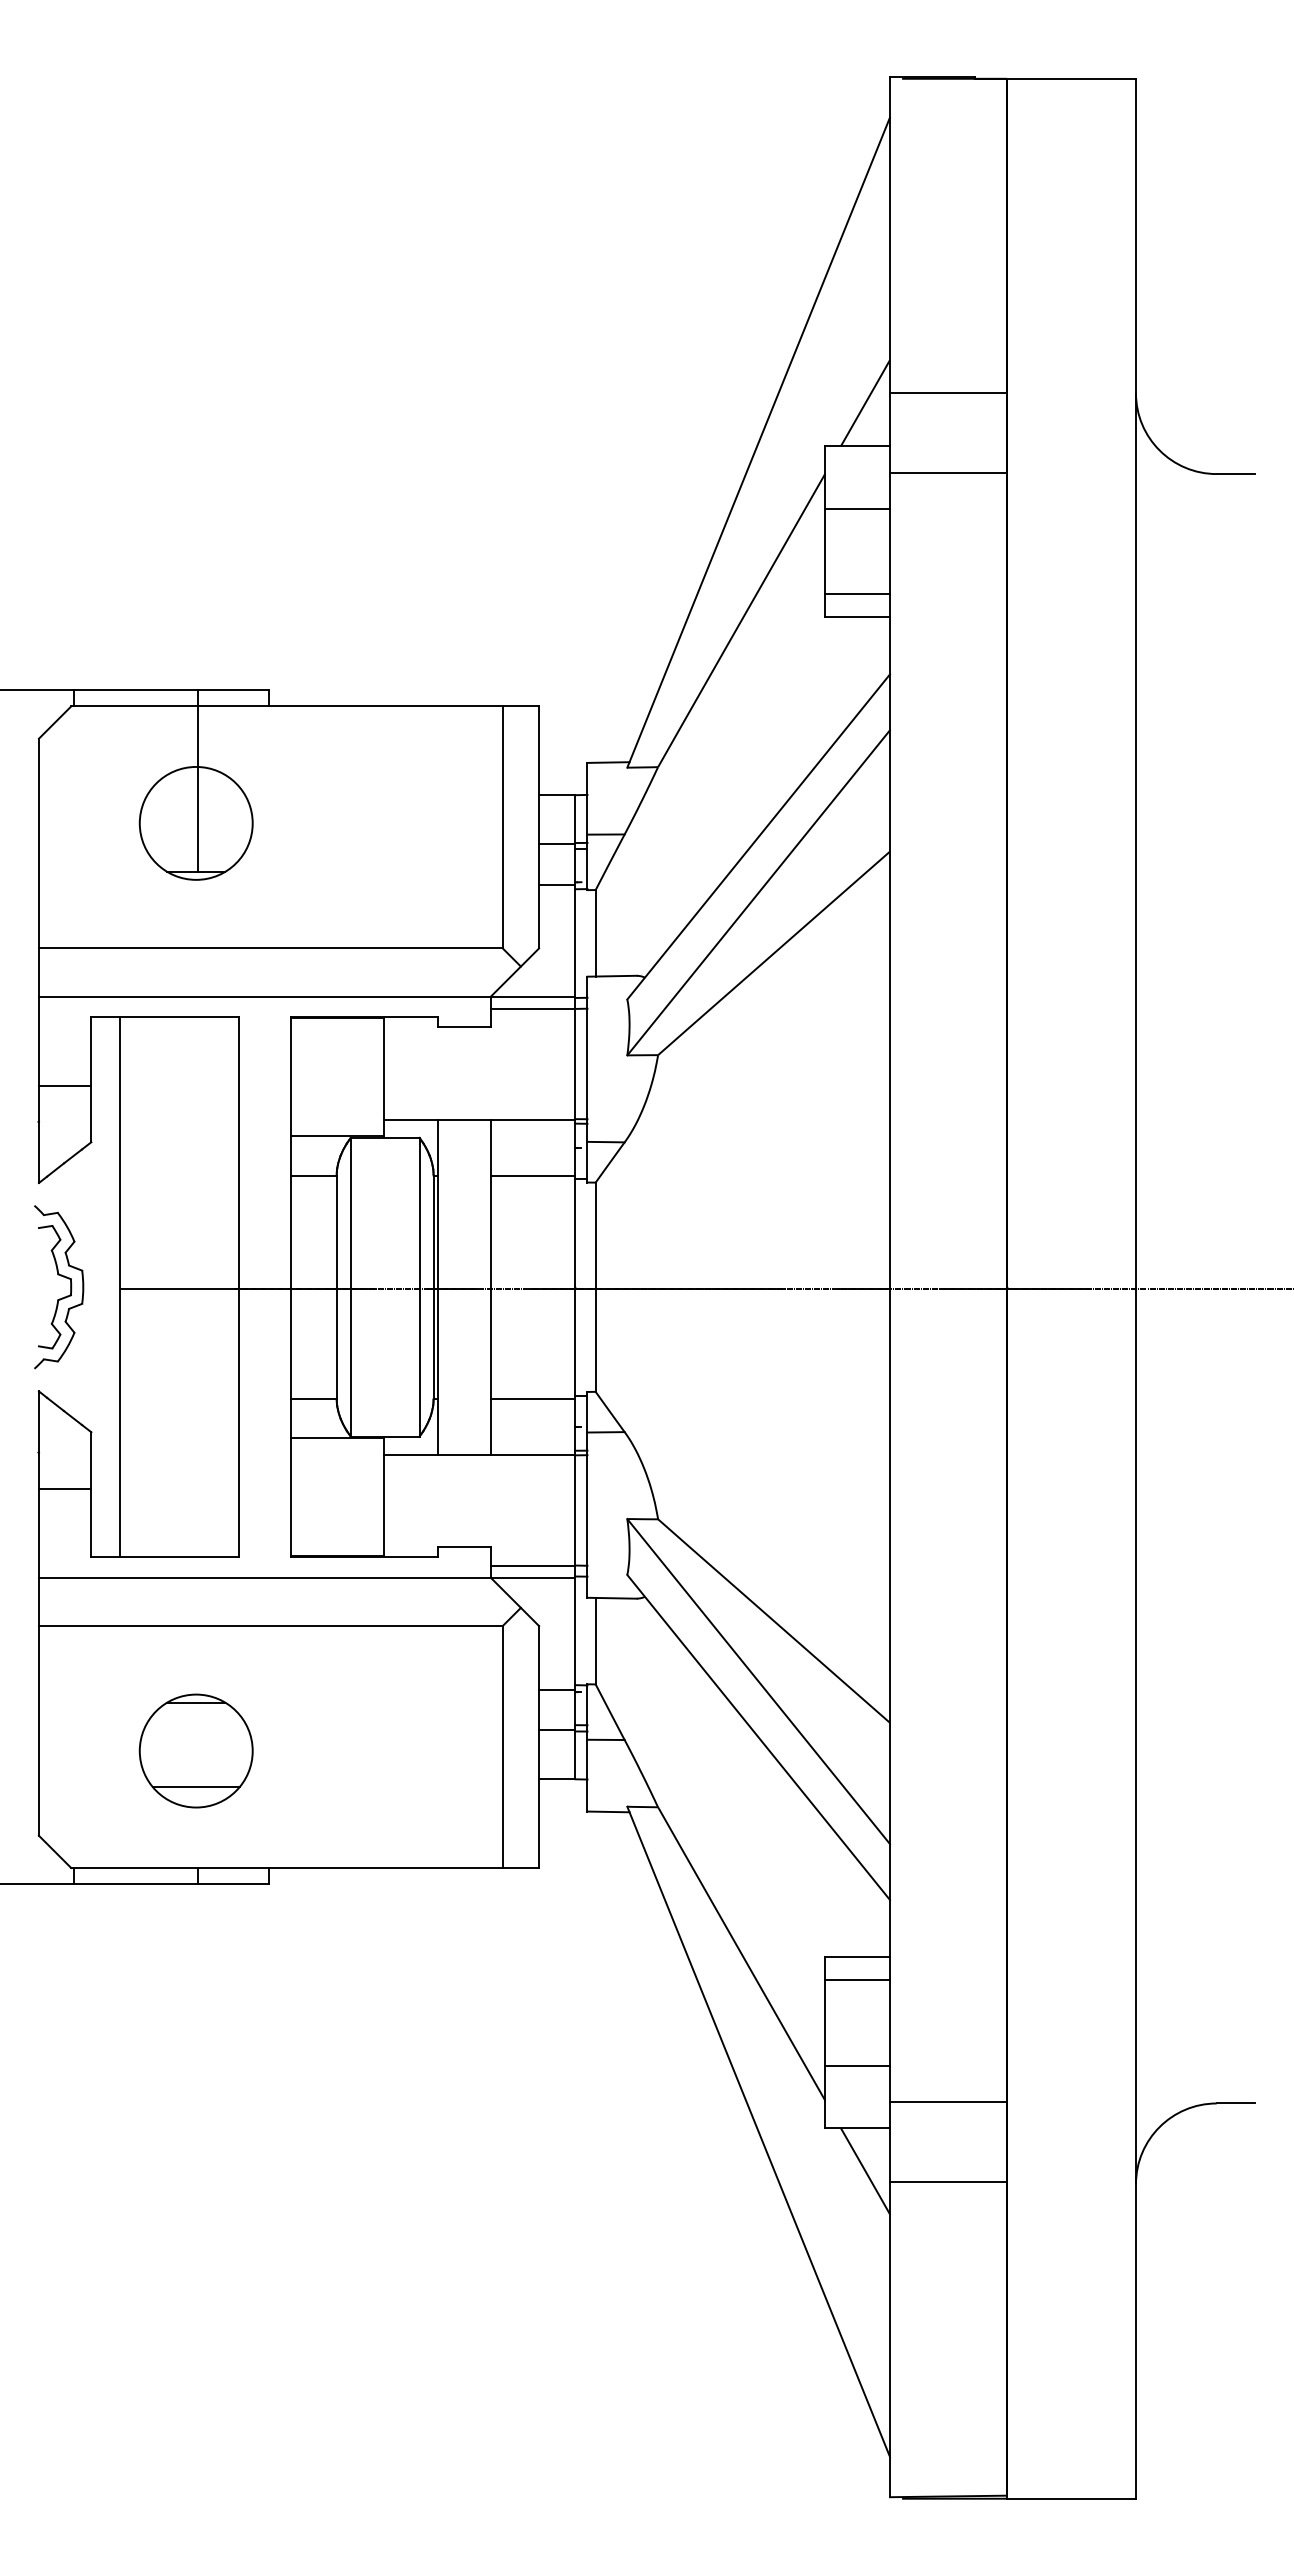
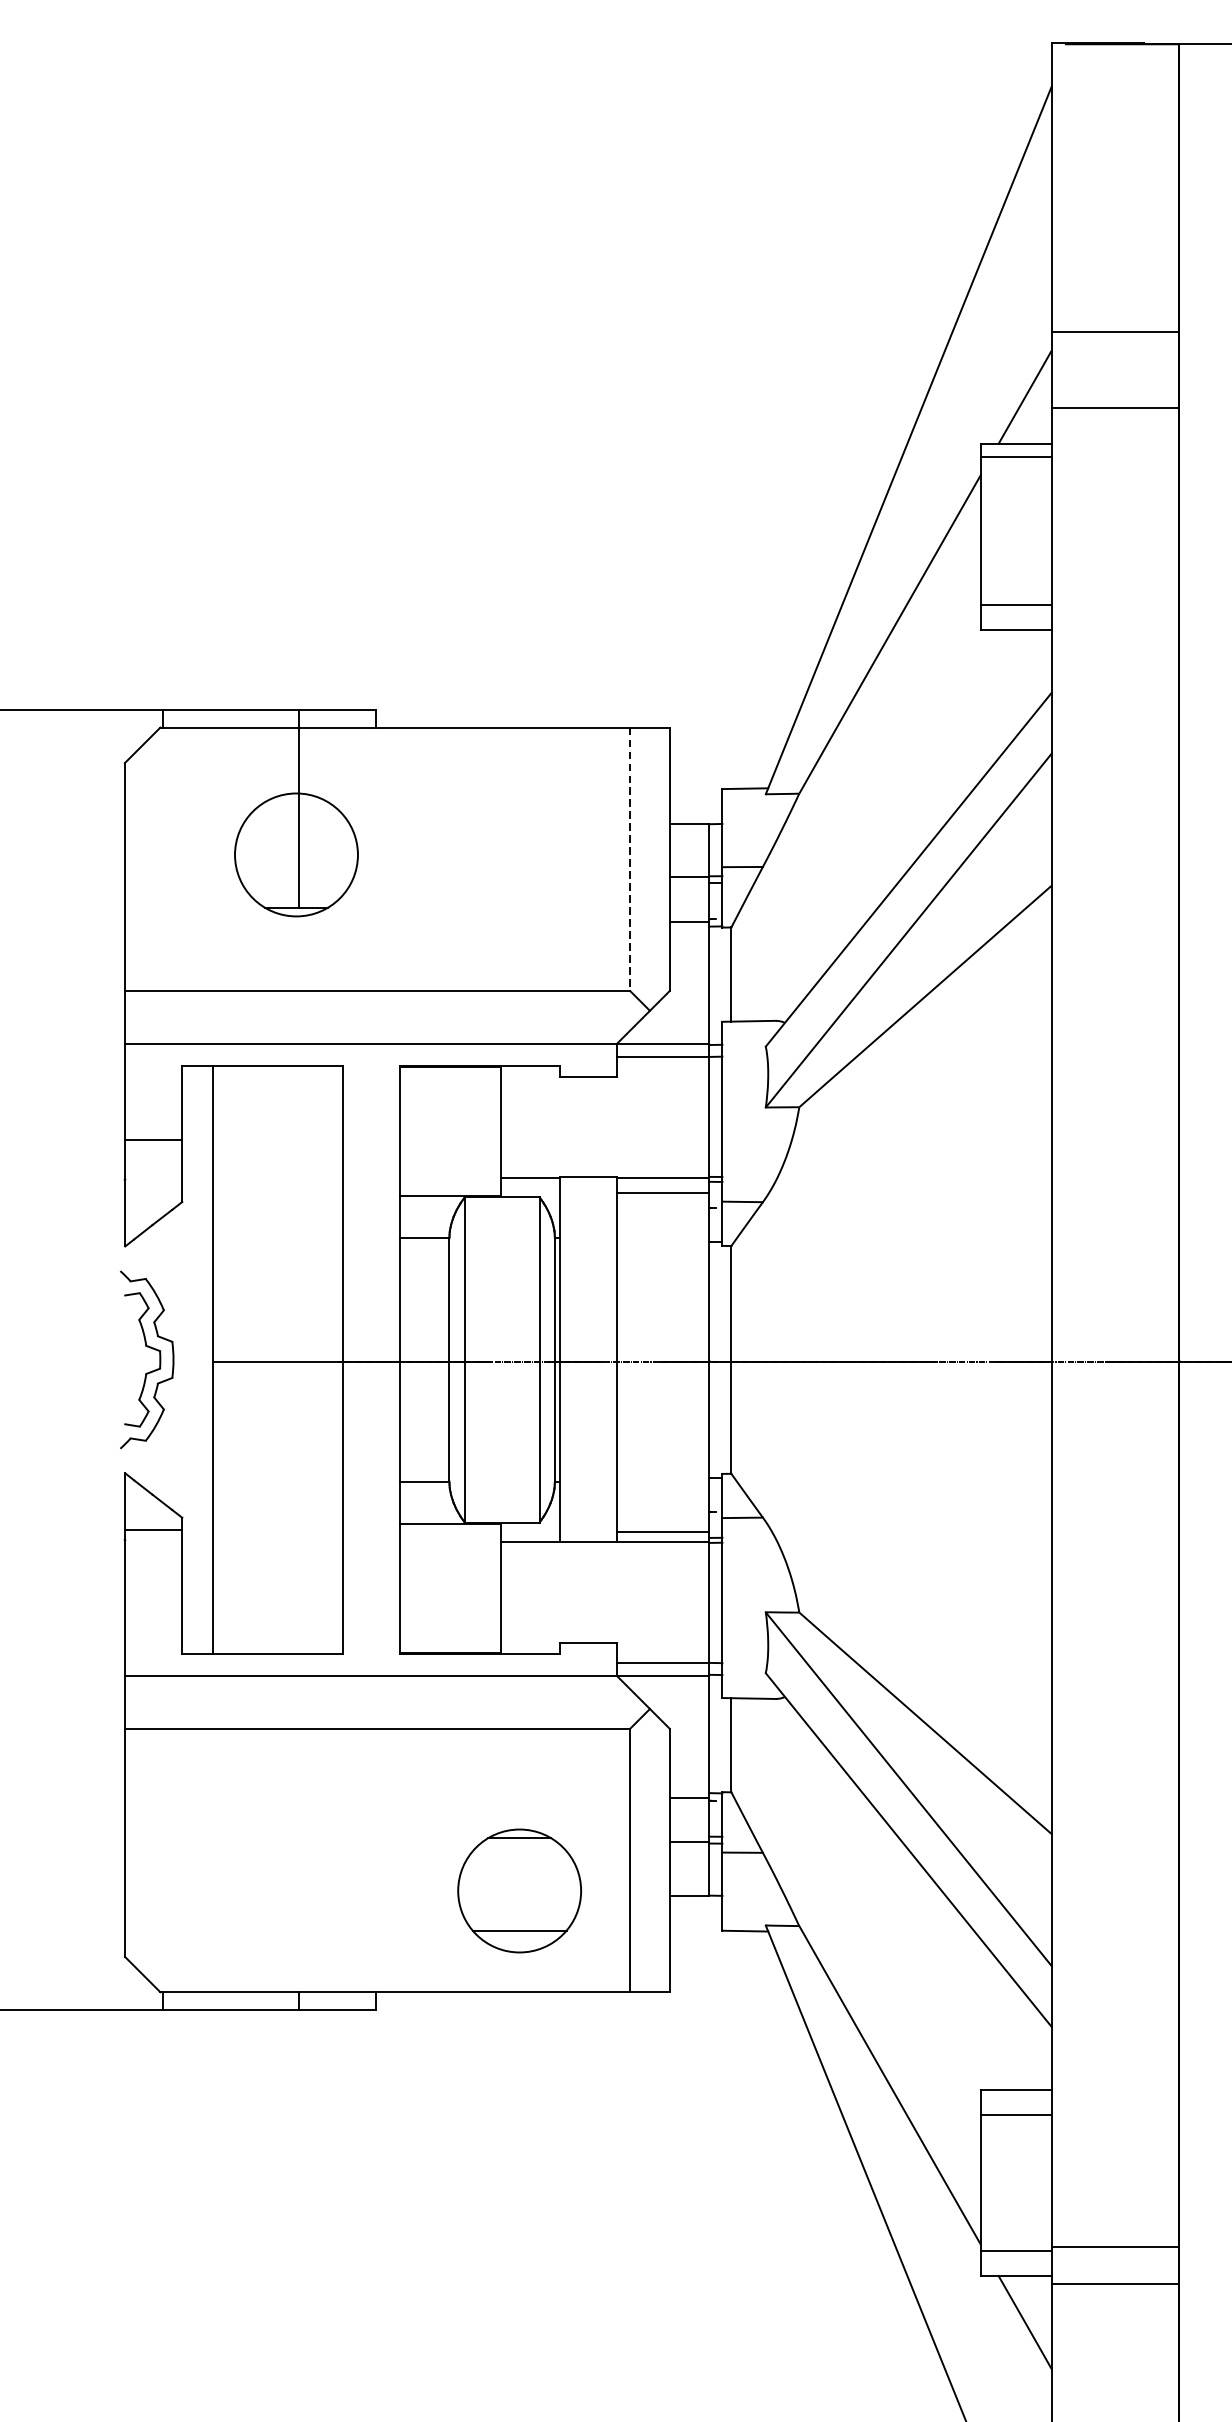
line: (947, 392) -> (1114, 331), moved
line: (947, 472) -> (1114, 407), moved
line: (857, 508) -> (1016, 456), moved
line: (502, 827) -> (629, 859), solid -> dashed
line: (532, 1175) -> (662, 1192), moved
line: (532, 1398) -> (662, 1531), moved
line: (64, 1488) -> (153, 1530), moved
part: (195, 1750) -> (518, 1890), moved
line: (857, 2065) -> (1016, 2250), moved
line: (947, 2181) -> (1114, 2283), moved

